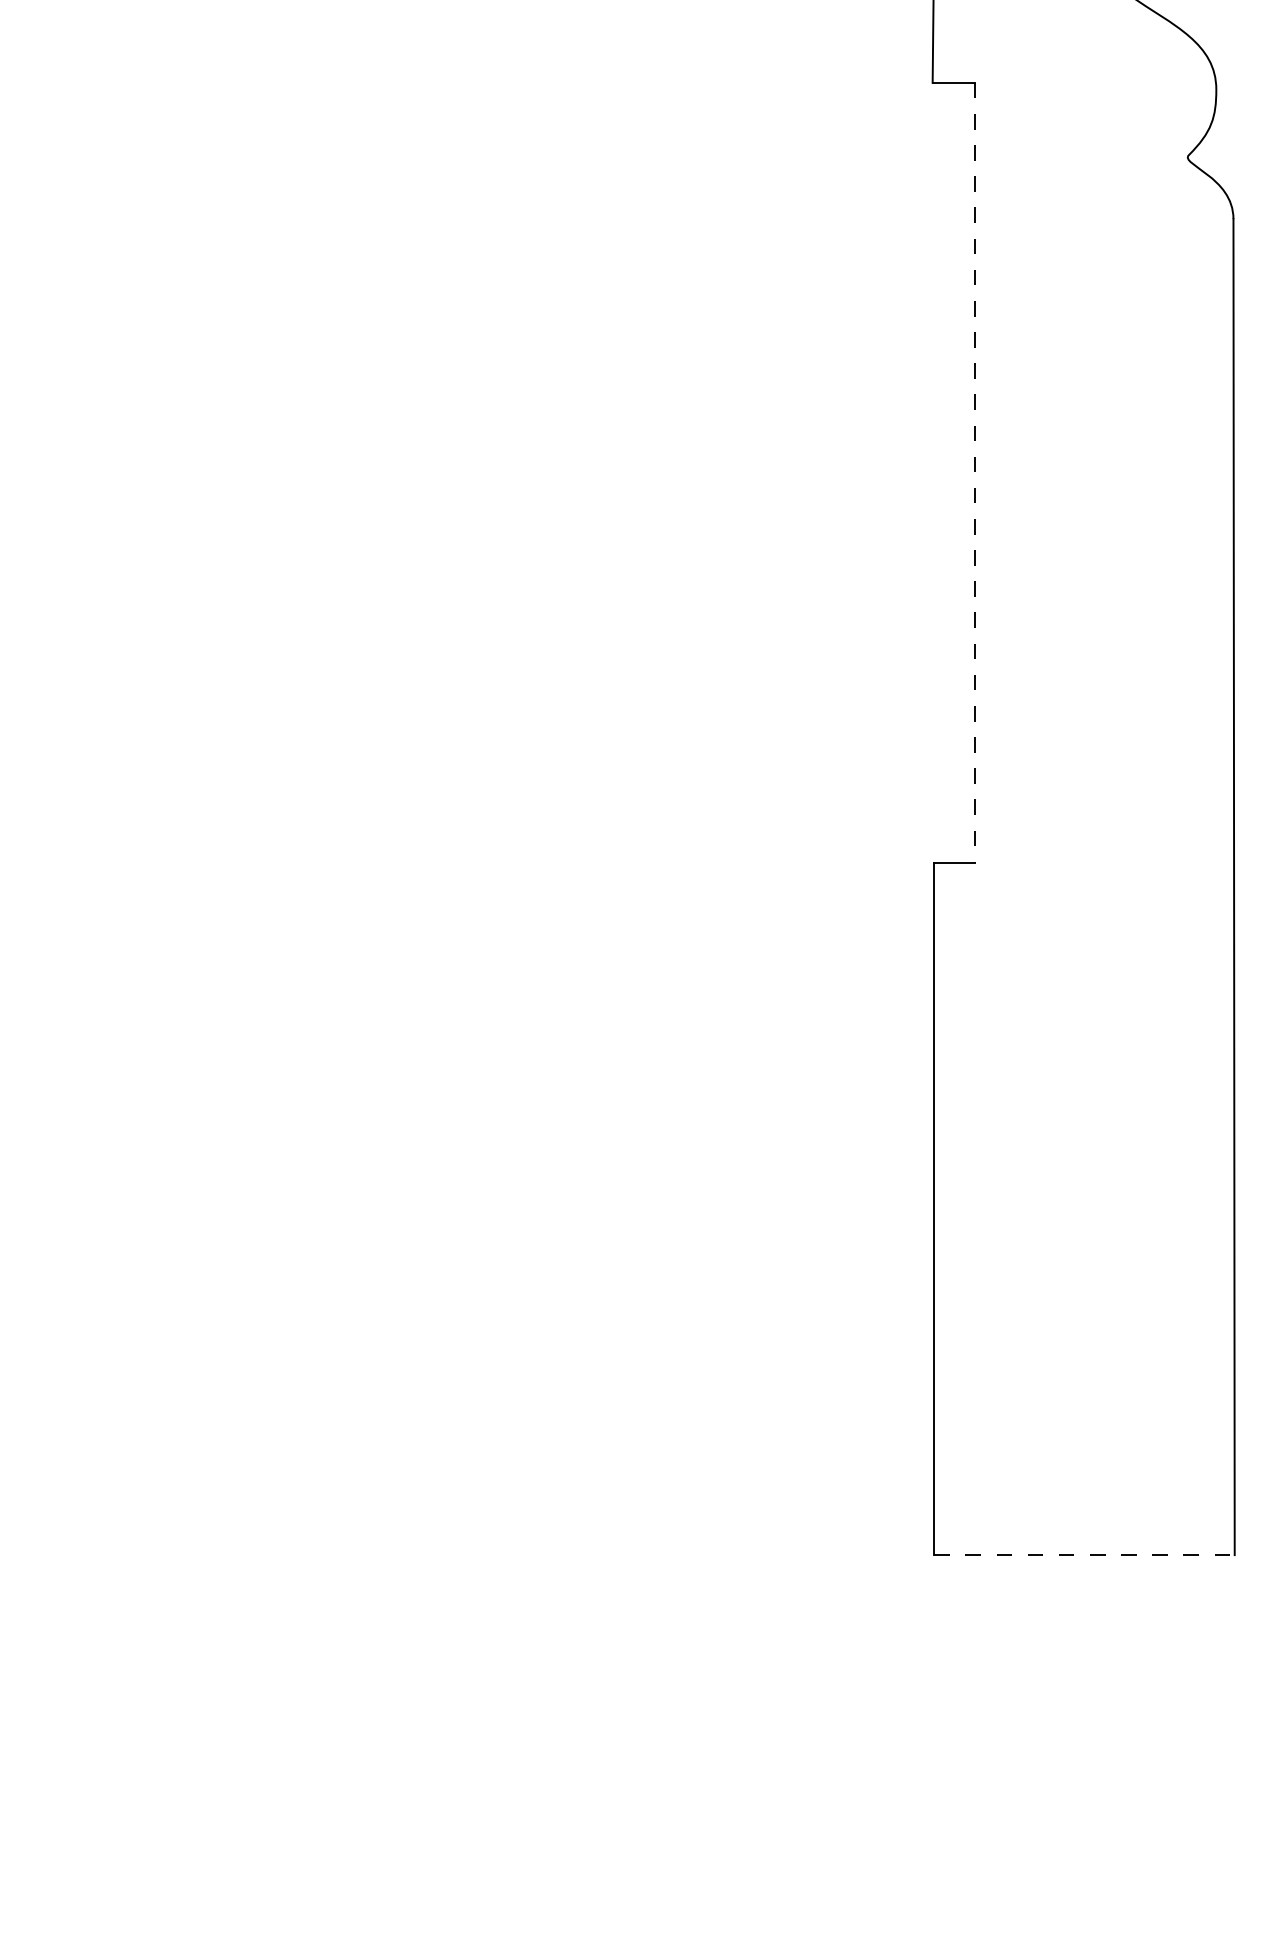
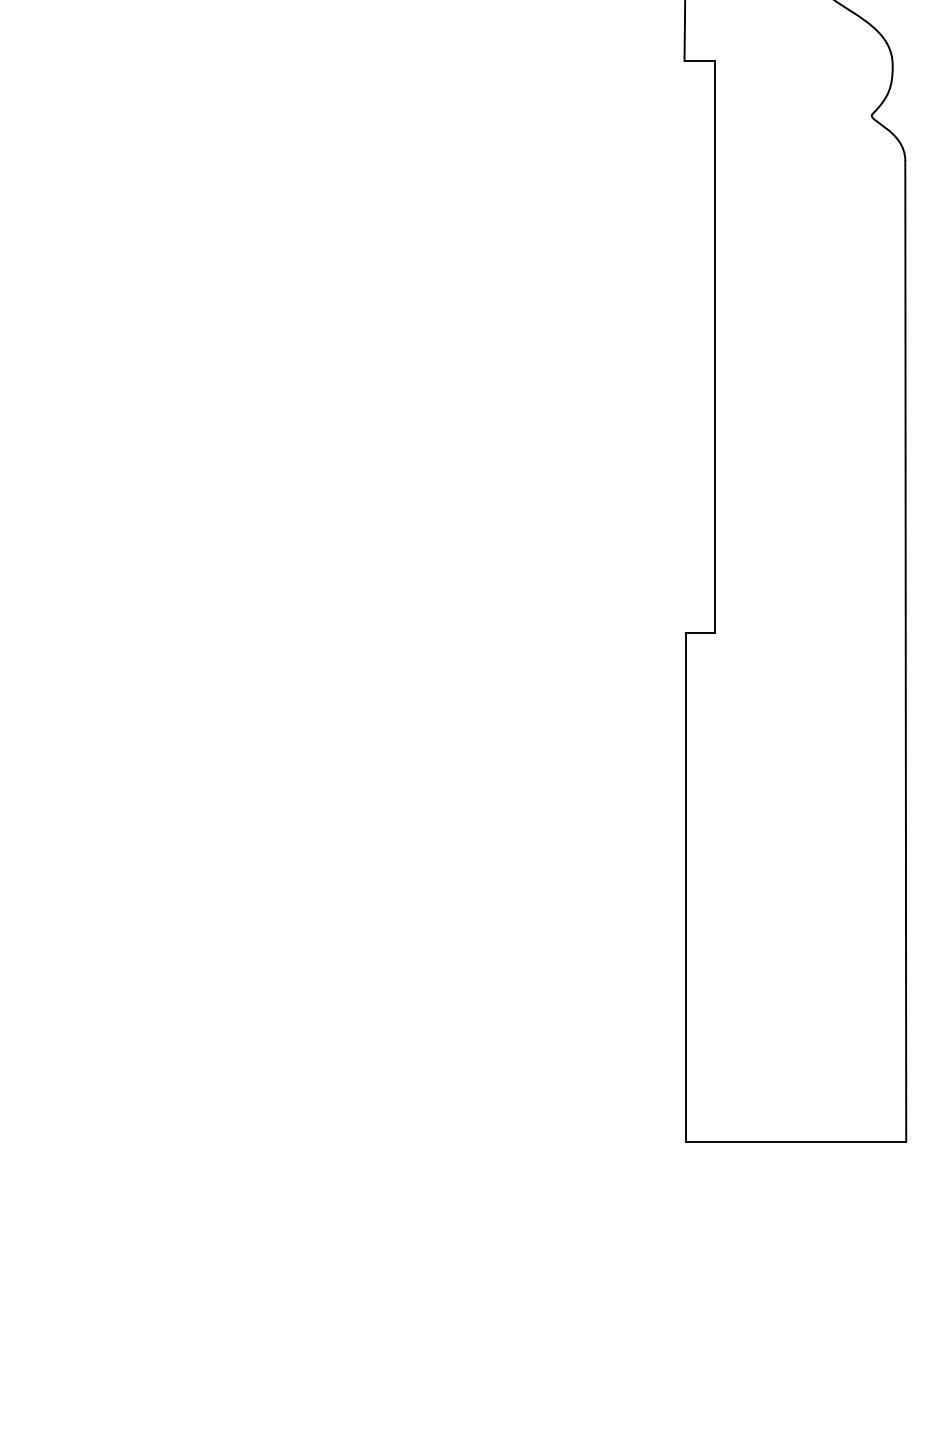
line: (974, 473) -> (715, 347), dashed -> solid
line: (1085, 1555) -> (796, 1141), dashed -> solid

